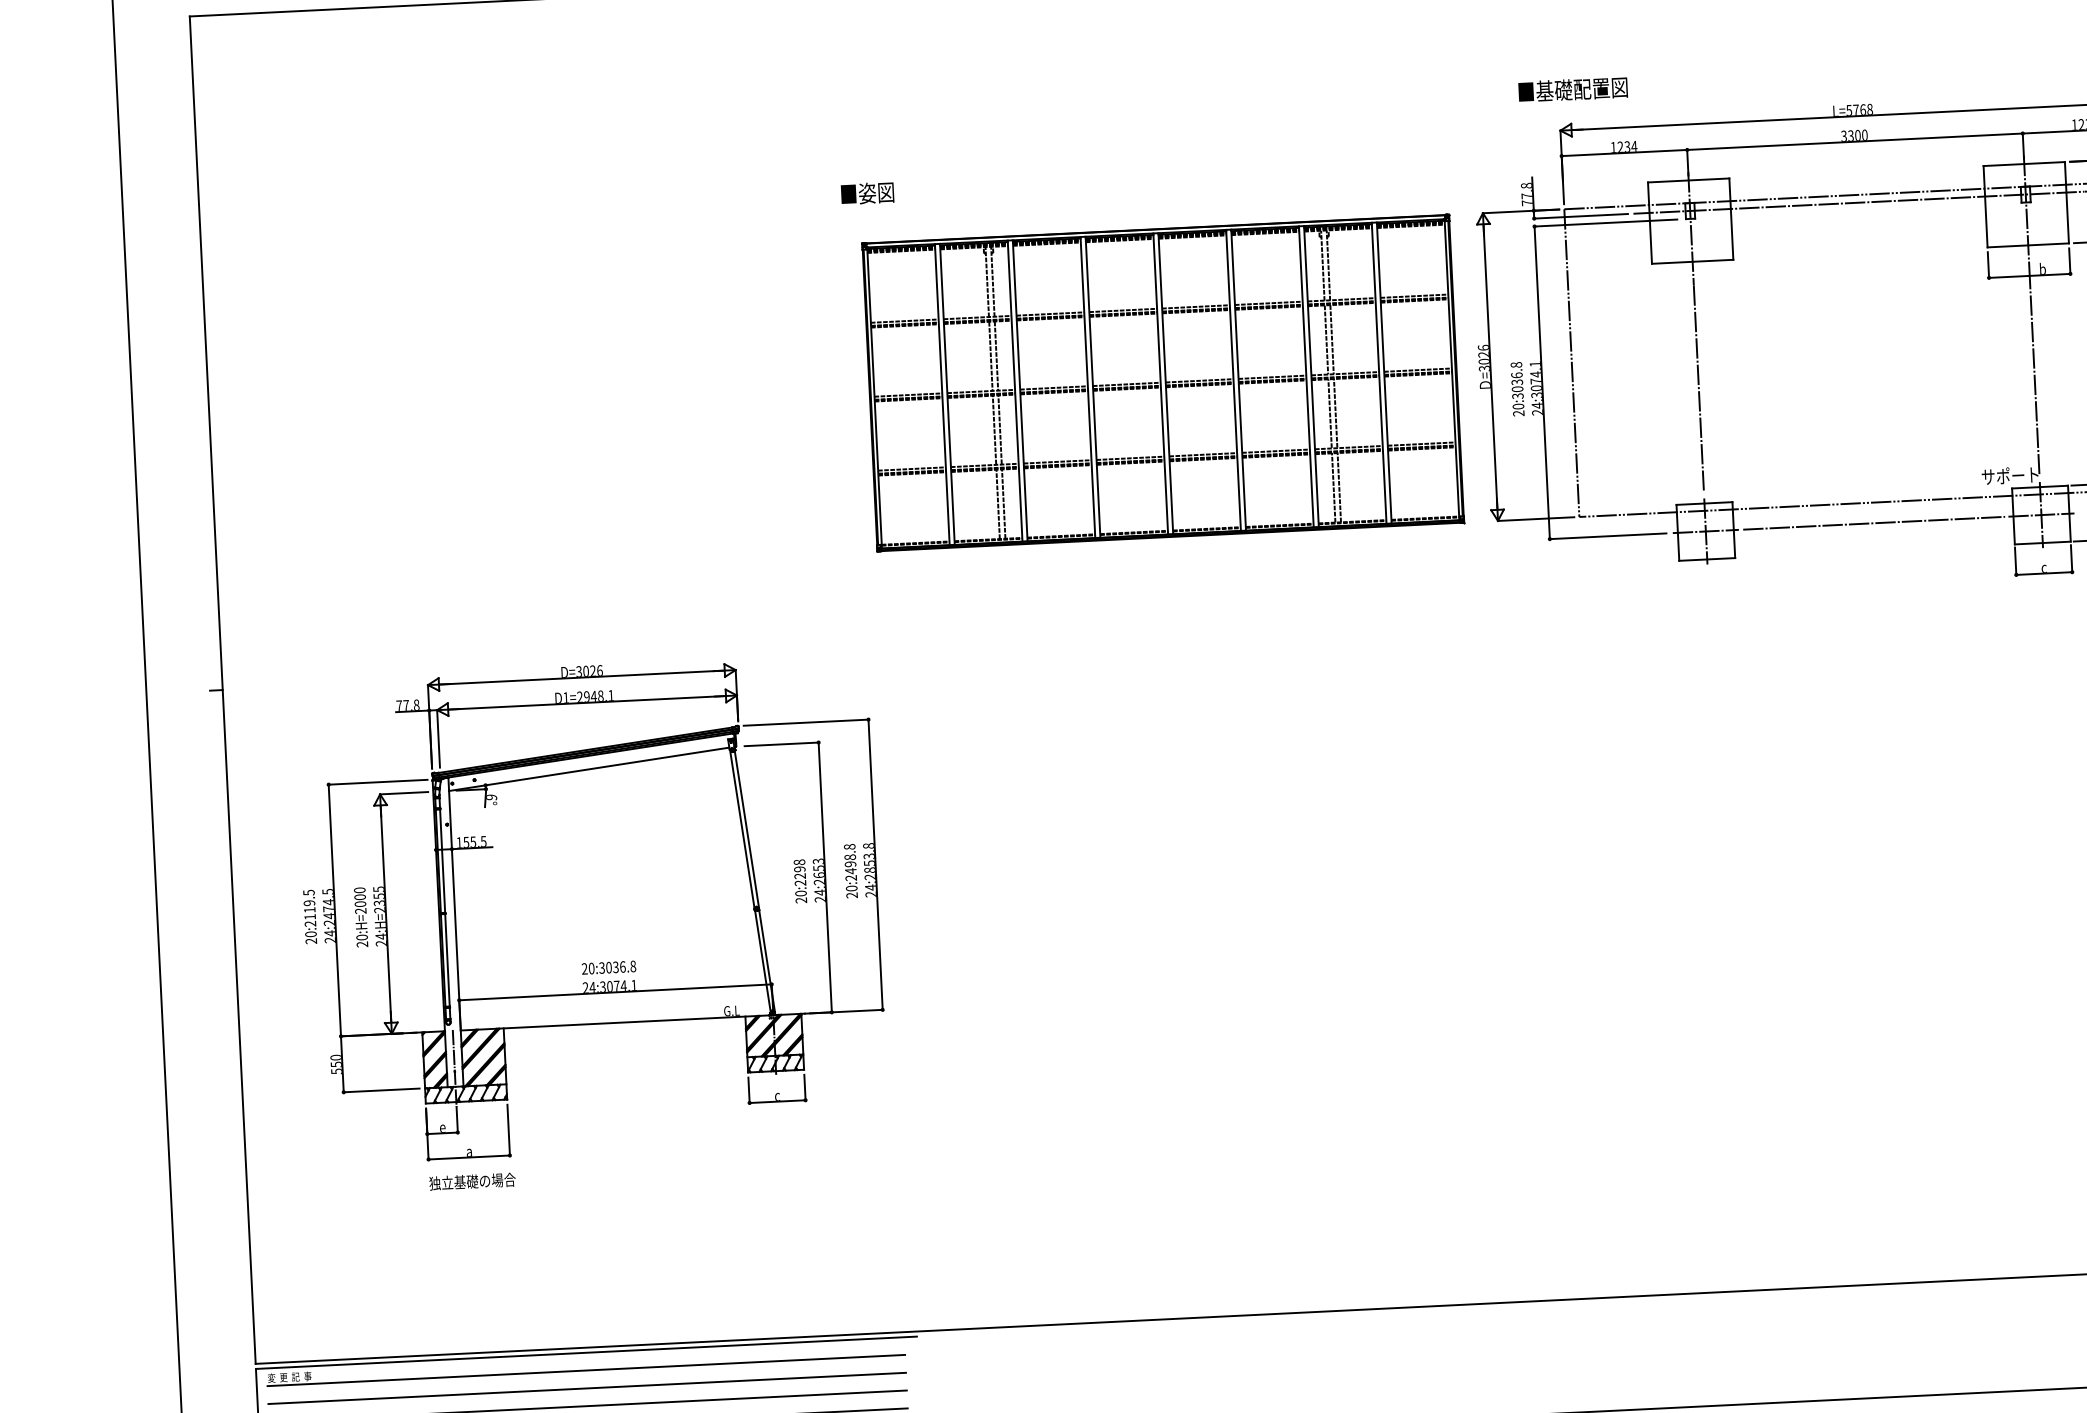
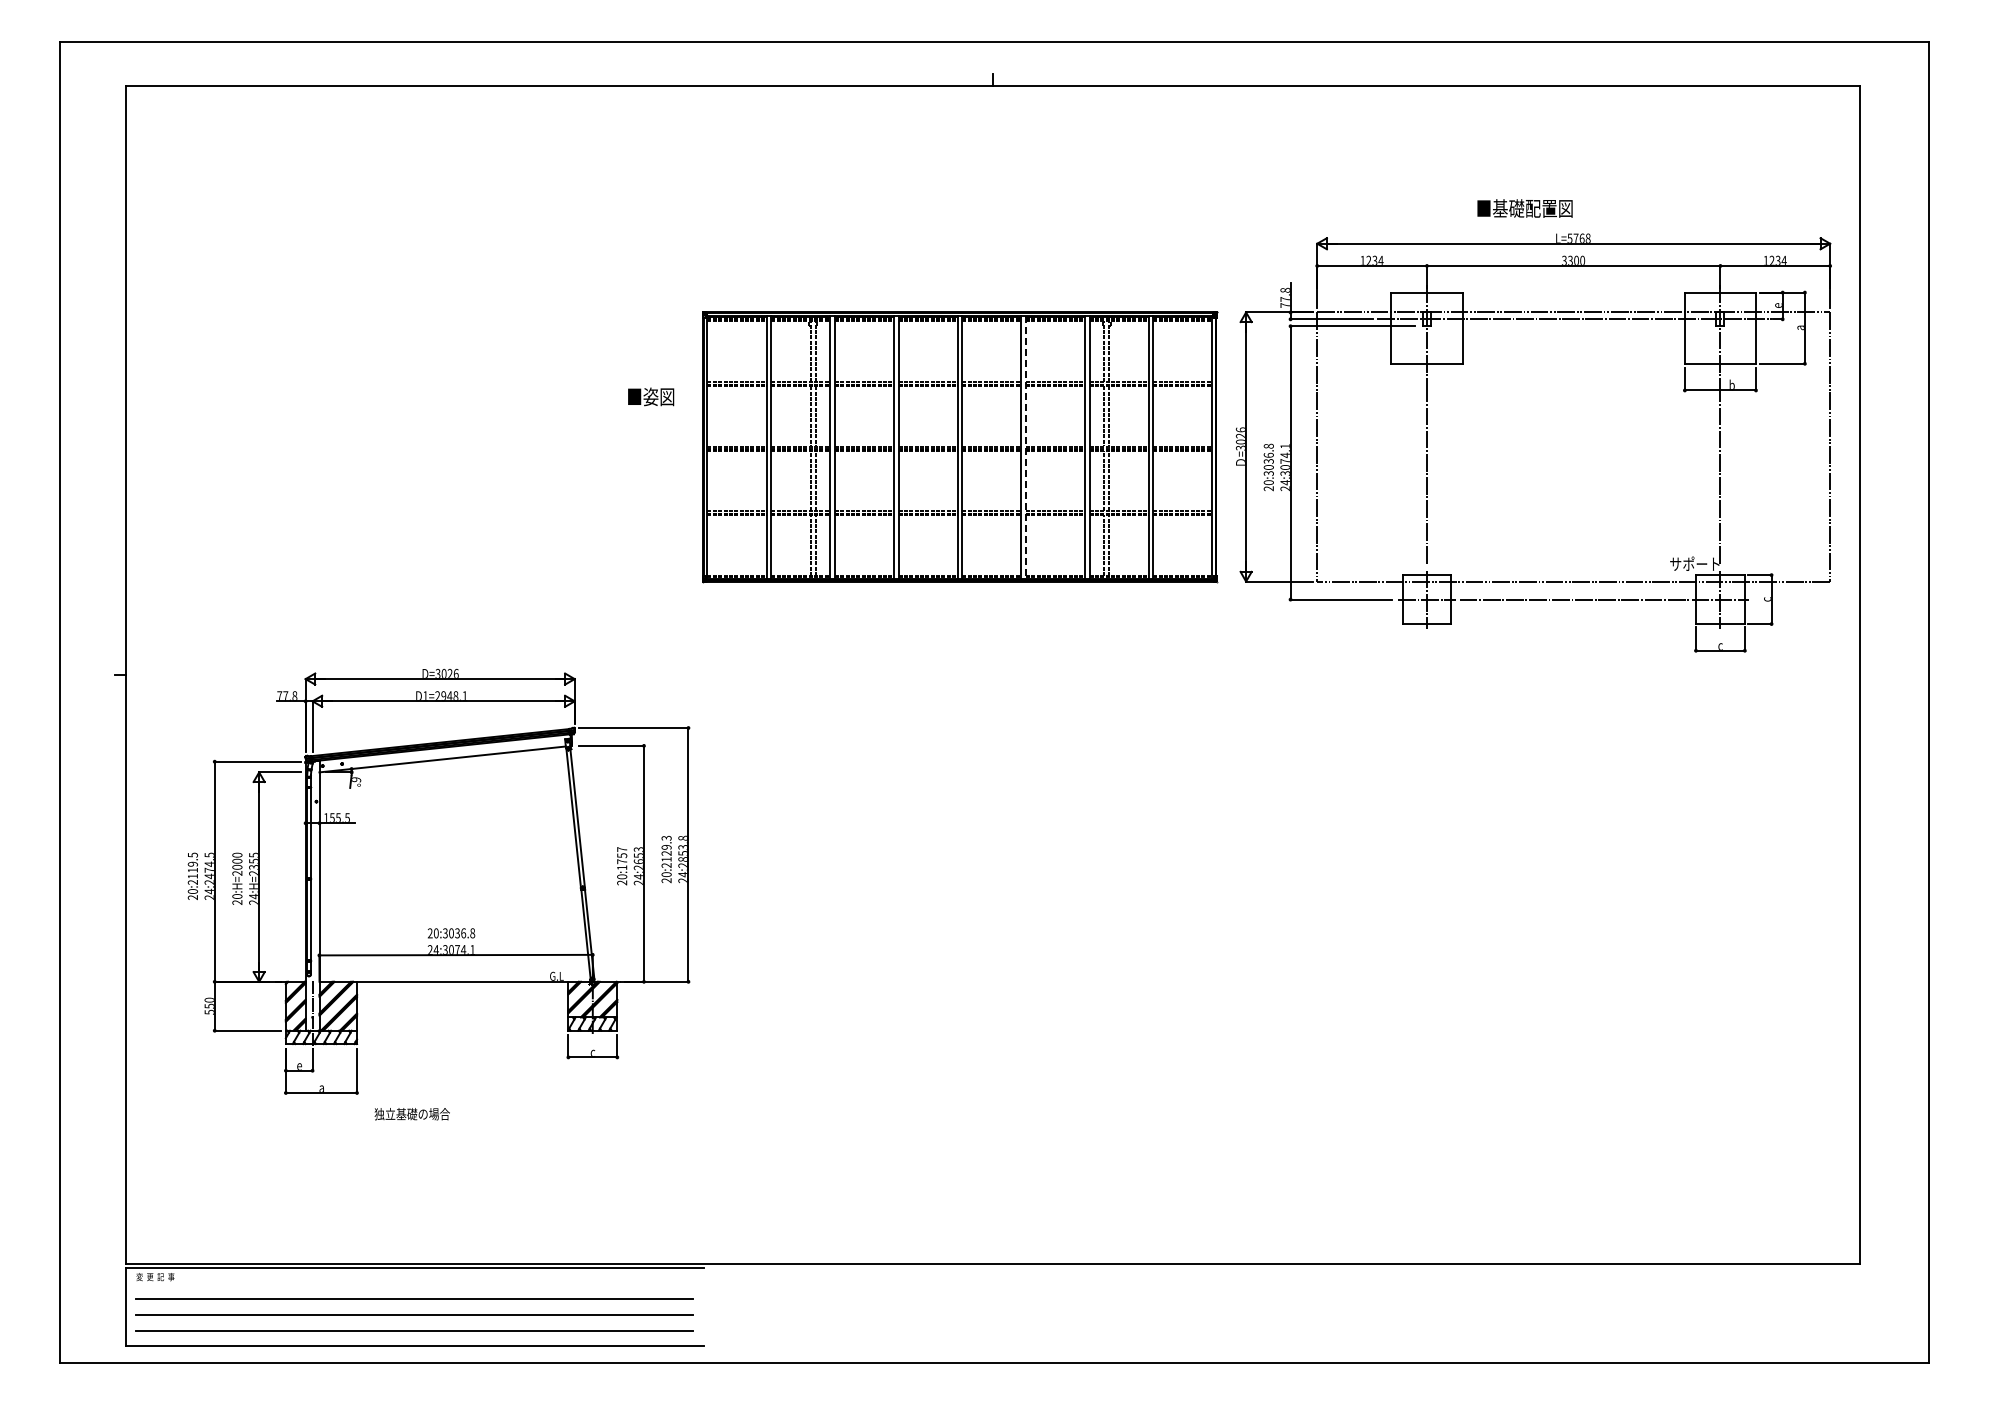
text: (1572, 89) -> (1524, 208), moved
text: (868, 192) -> (651, 396), moved
line: (1238, 380) -> (1025, 447), solid -> dashed
text: (850, 858) -> (666, 848), 20:2498.8 -> 20:2129.3
text: (800, 872) -> (622, 858), 20:2298 -> 20:1757
text: (471, 1182) -> (411, 1114), moved
line: (586, 1370) -> (414, 1283), removed

